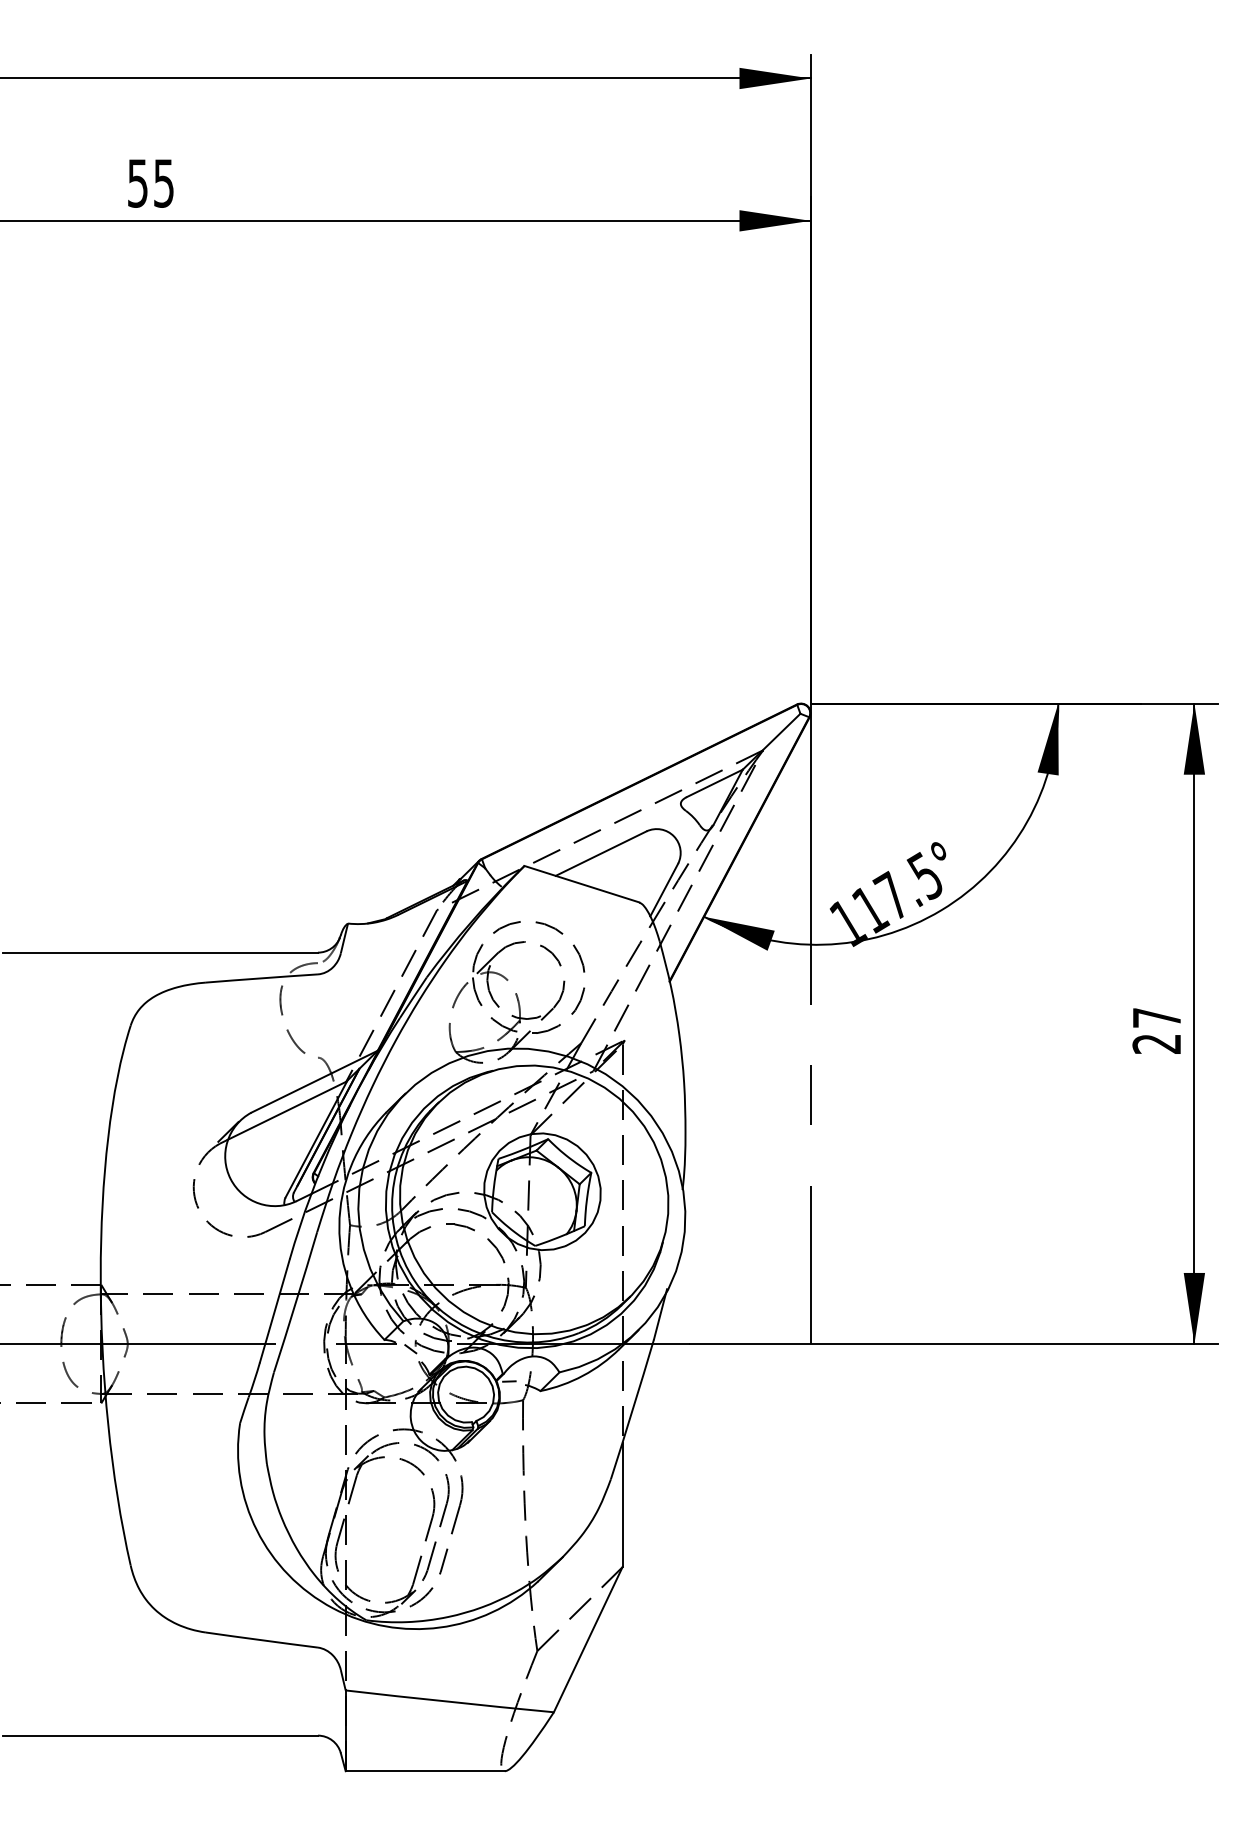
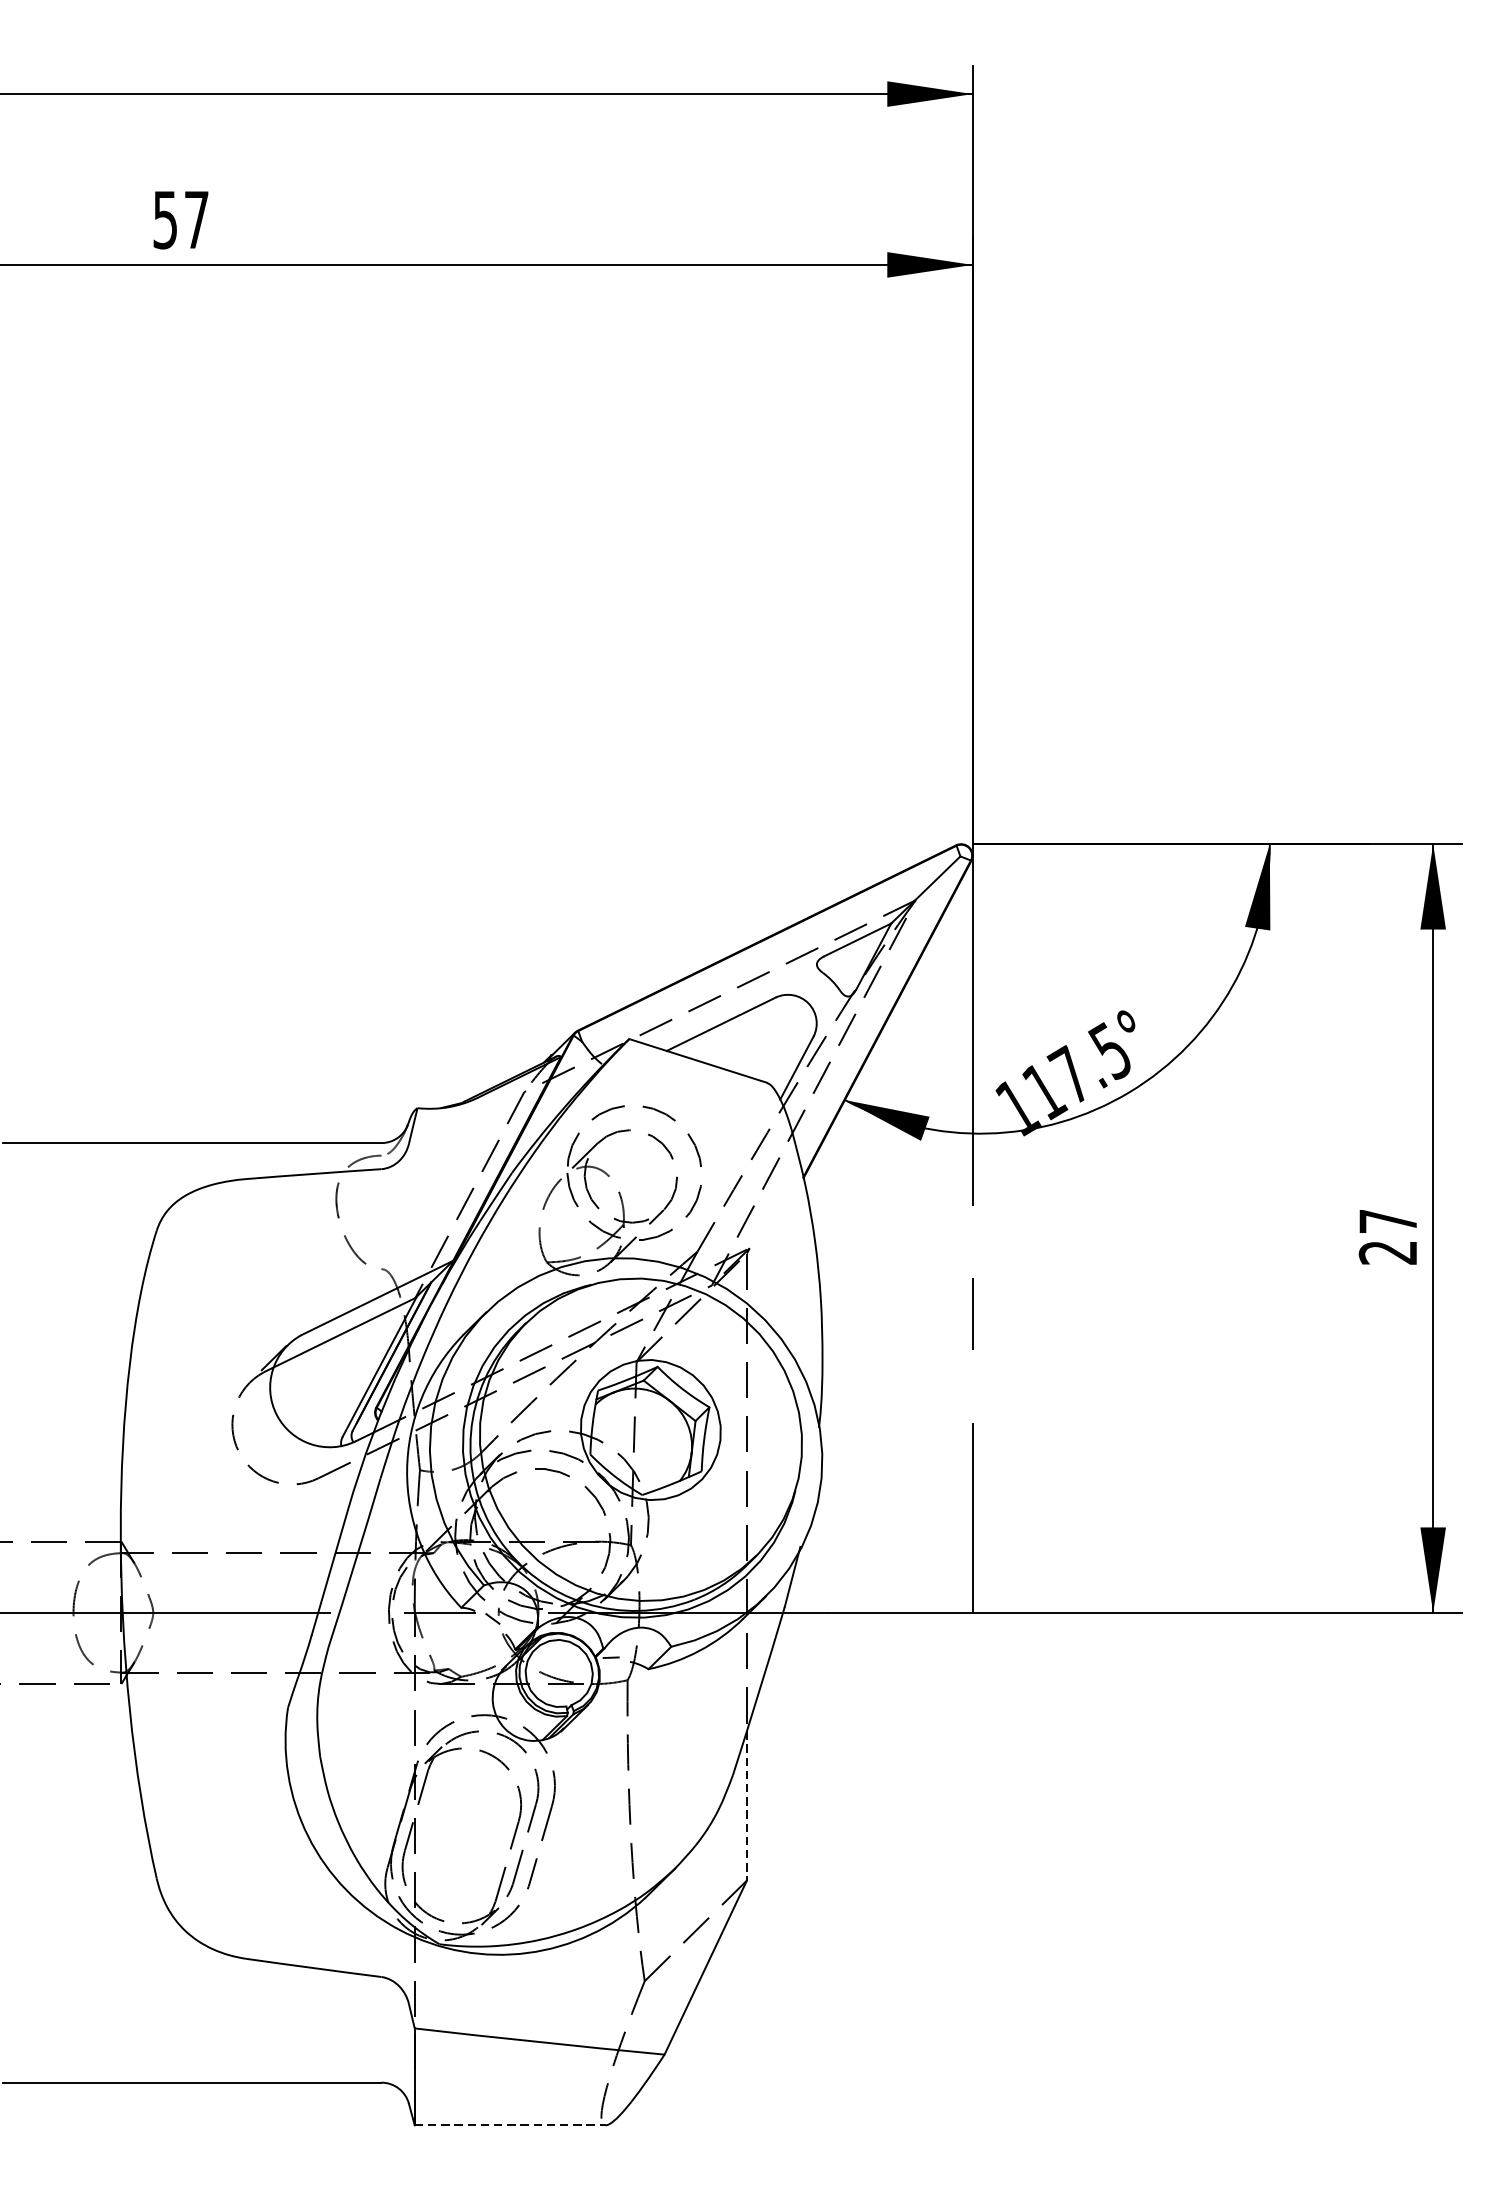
text: (163, 183) -> (196, 220), 55 -> 57
line: (622, 1505) -> (746, 1806), solid -> dashed
line: (425, 1771) -> (510, 2125), solid -> dashed

